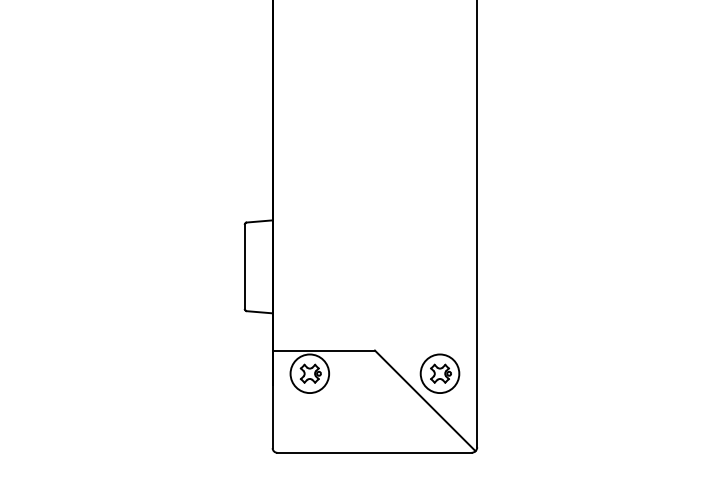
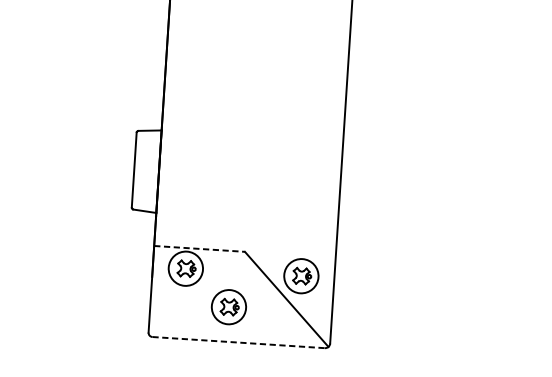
line: (324, 350) -> (200, 248), solid -> dashed
part: (360, 413) -> (228, 306), added
line: (374, 452) -> (238, 342), solid -> dashed

